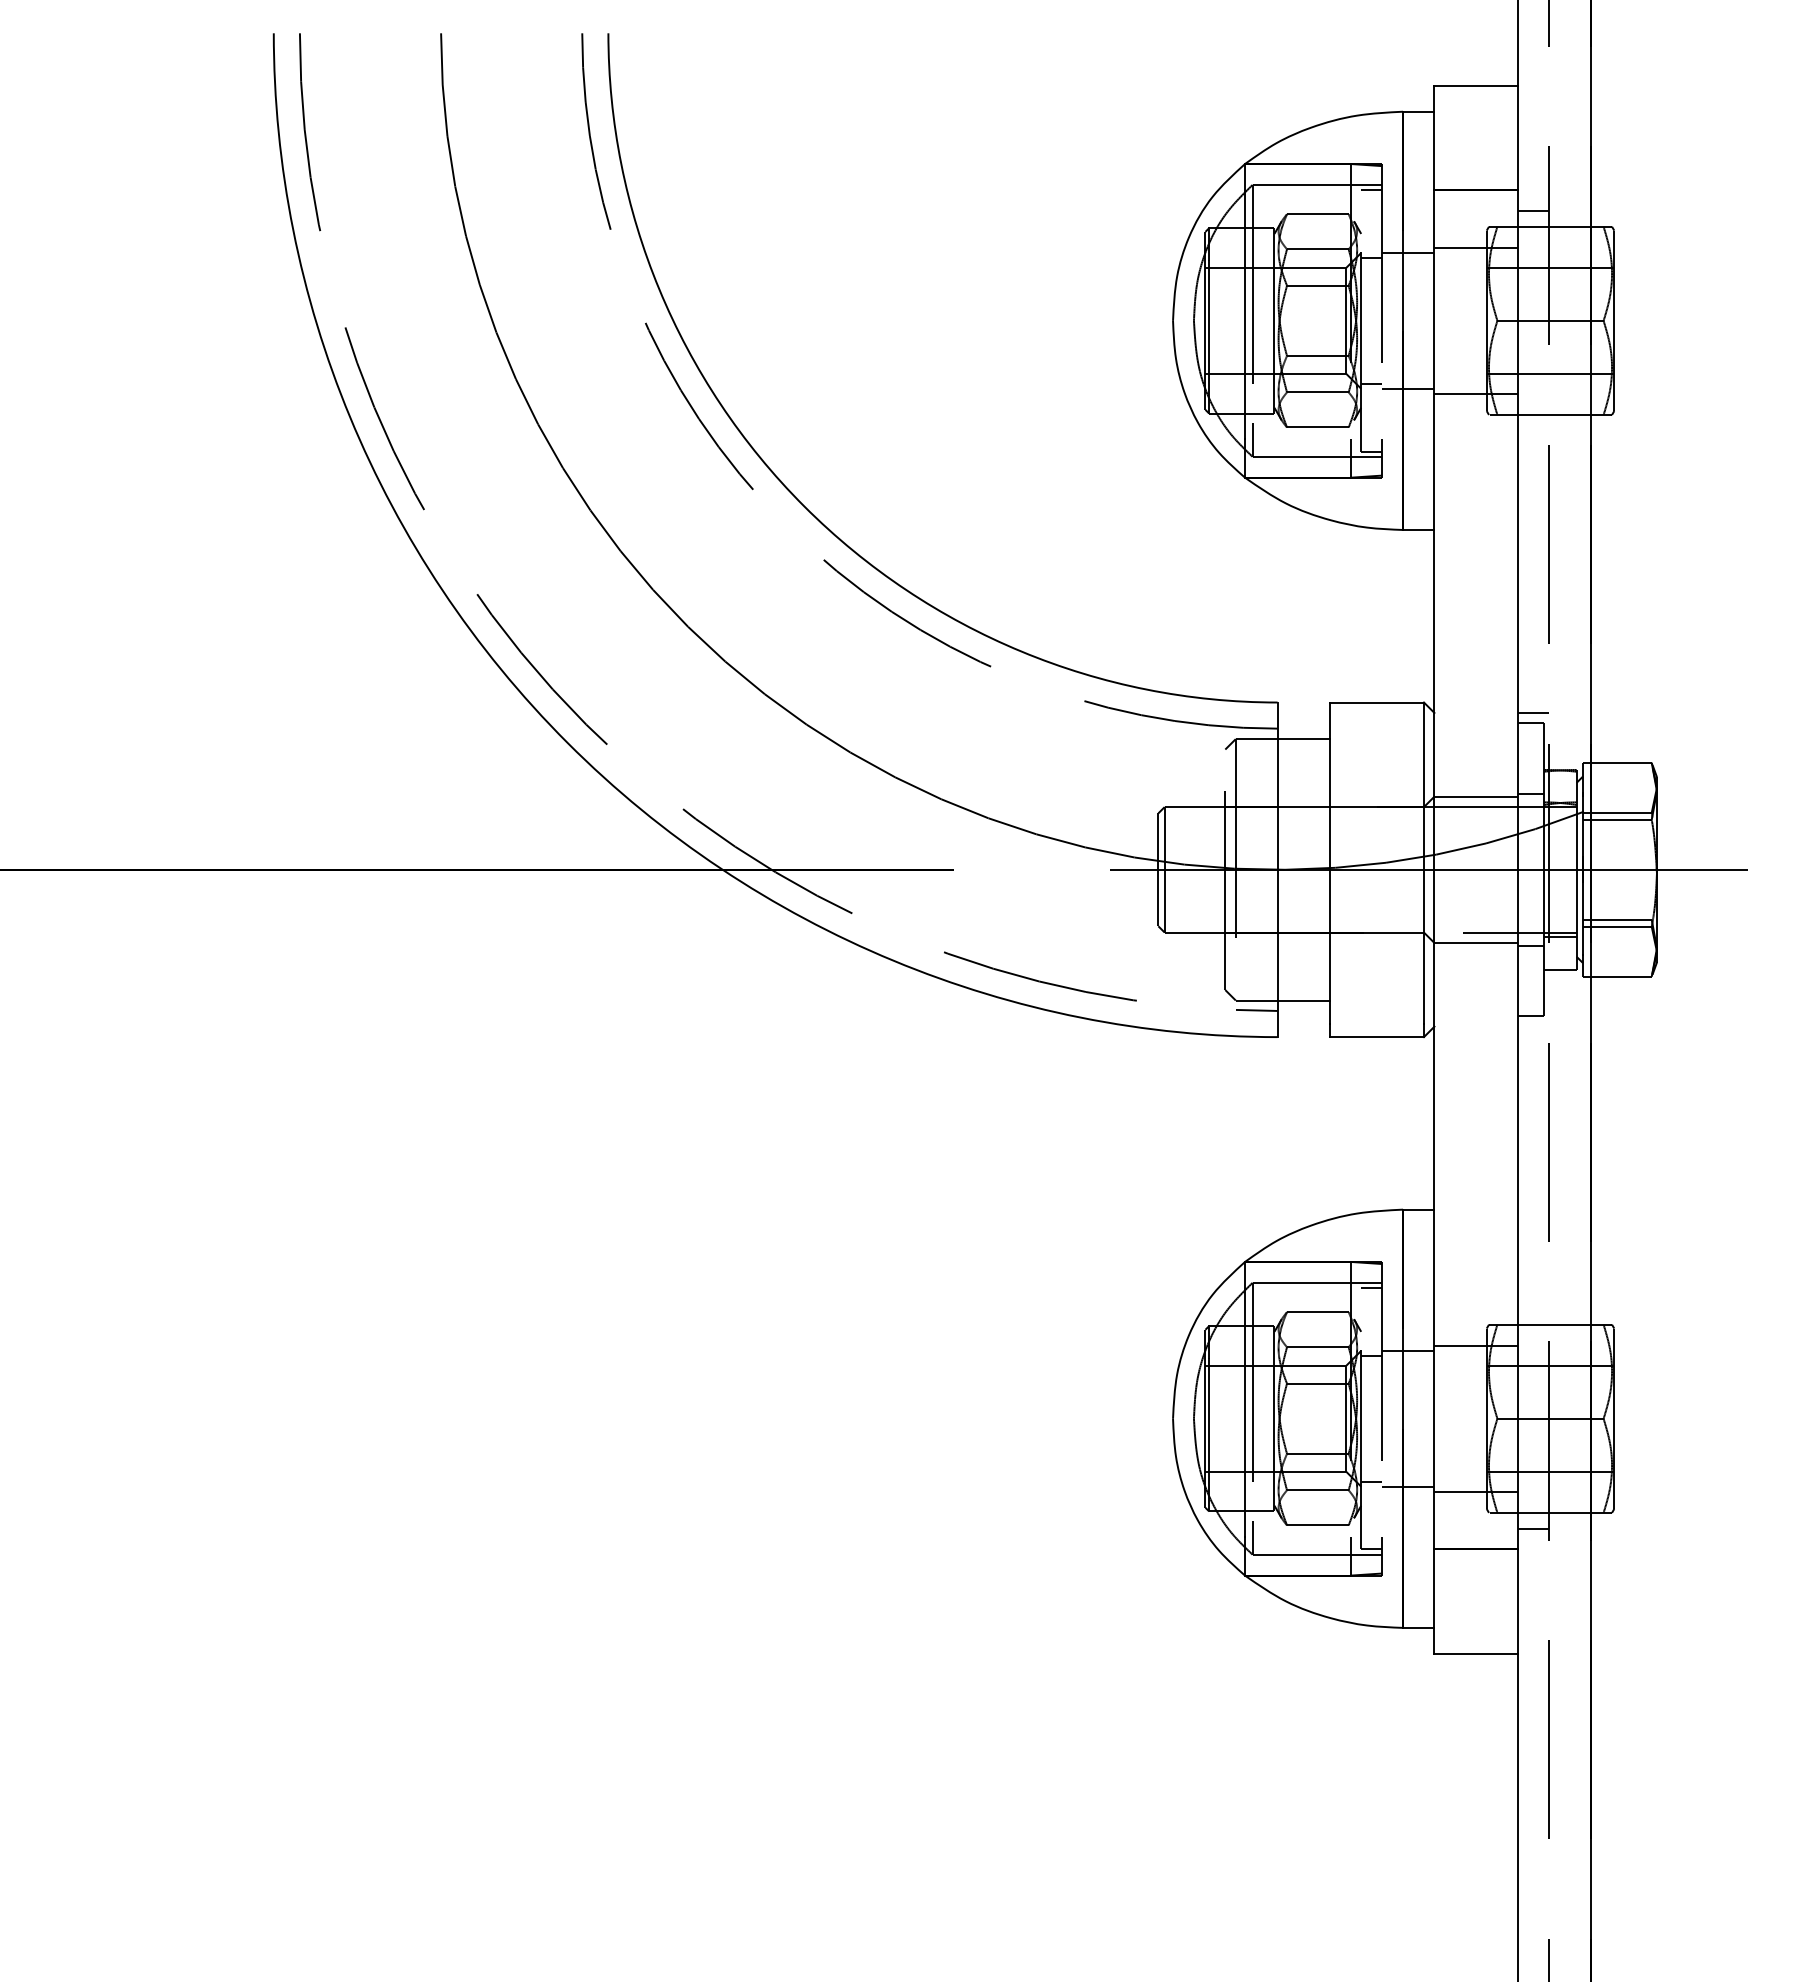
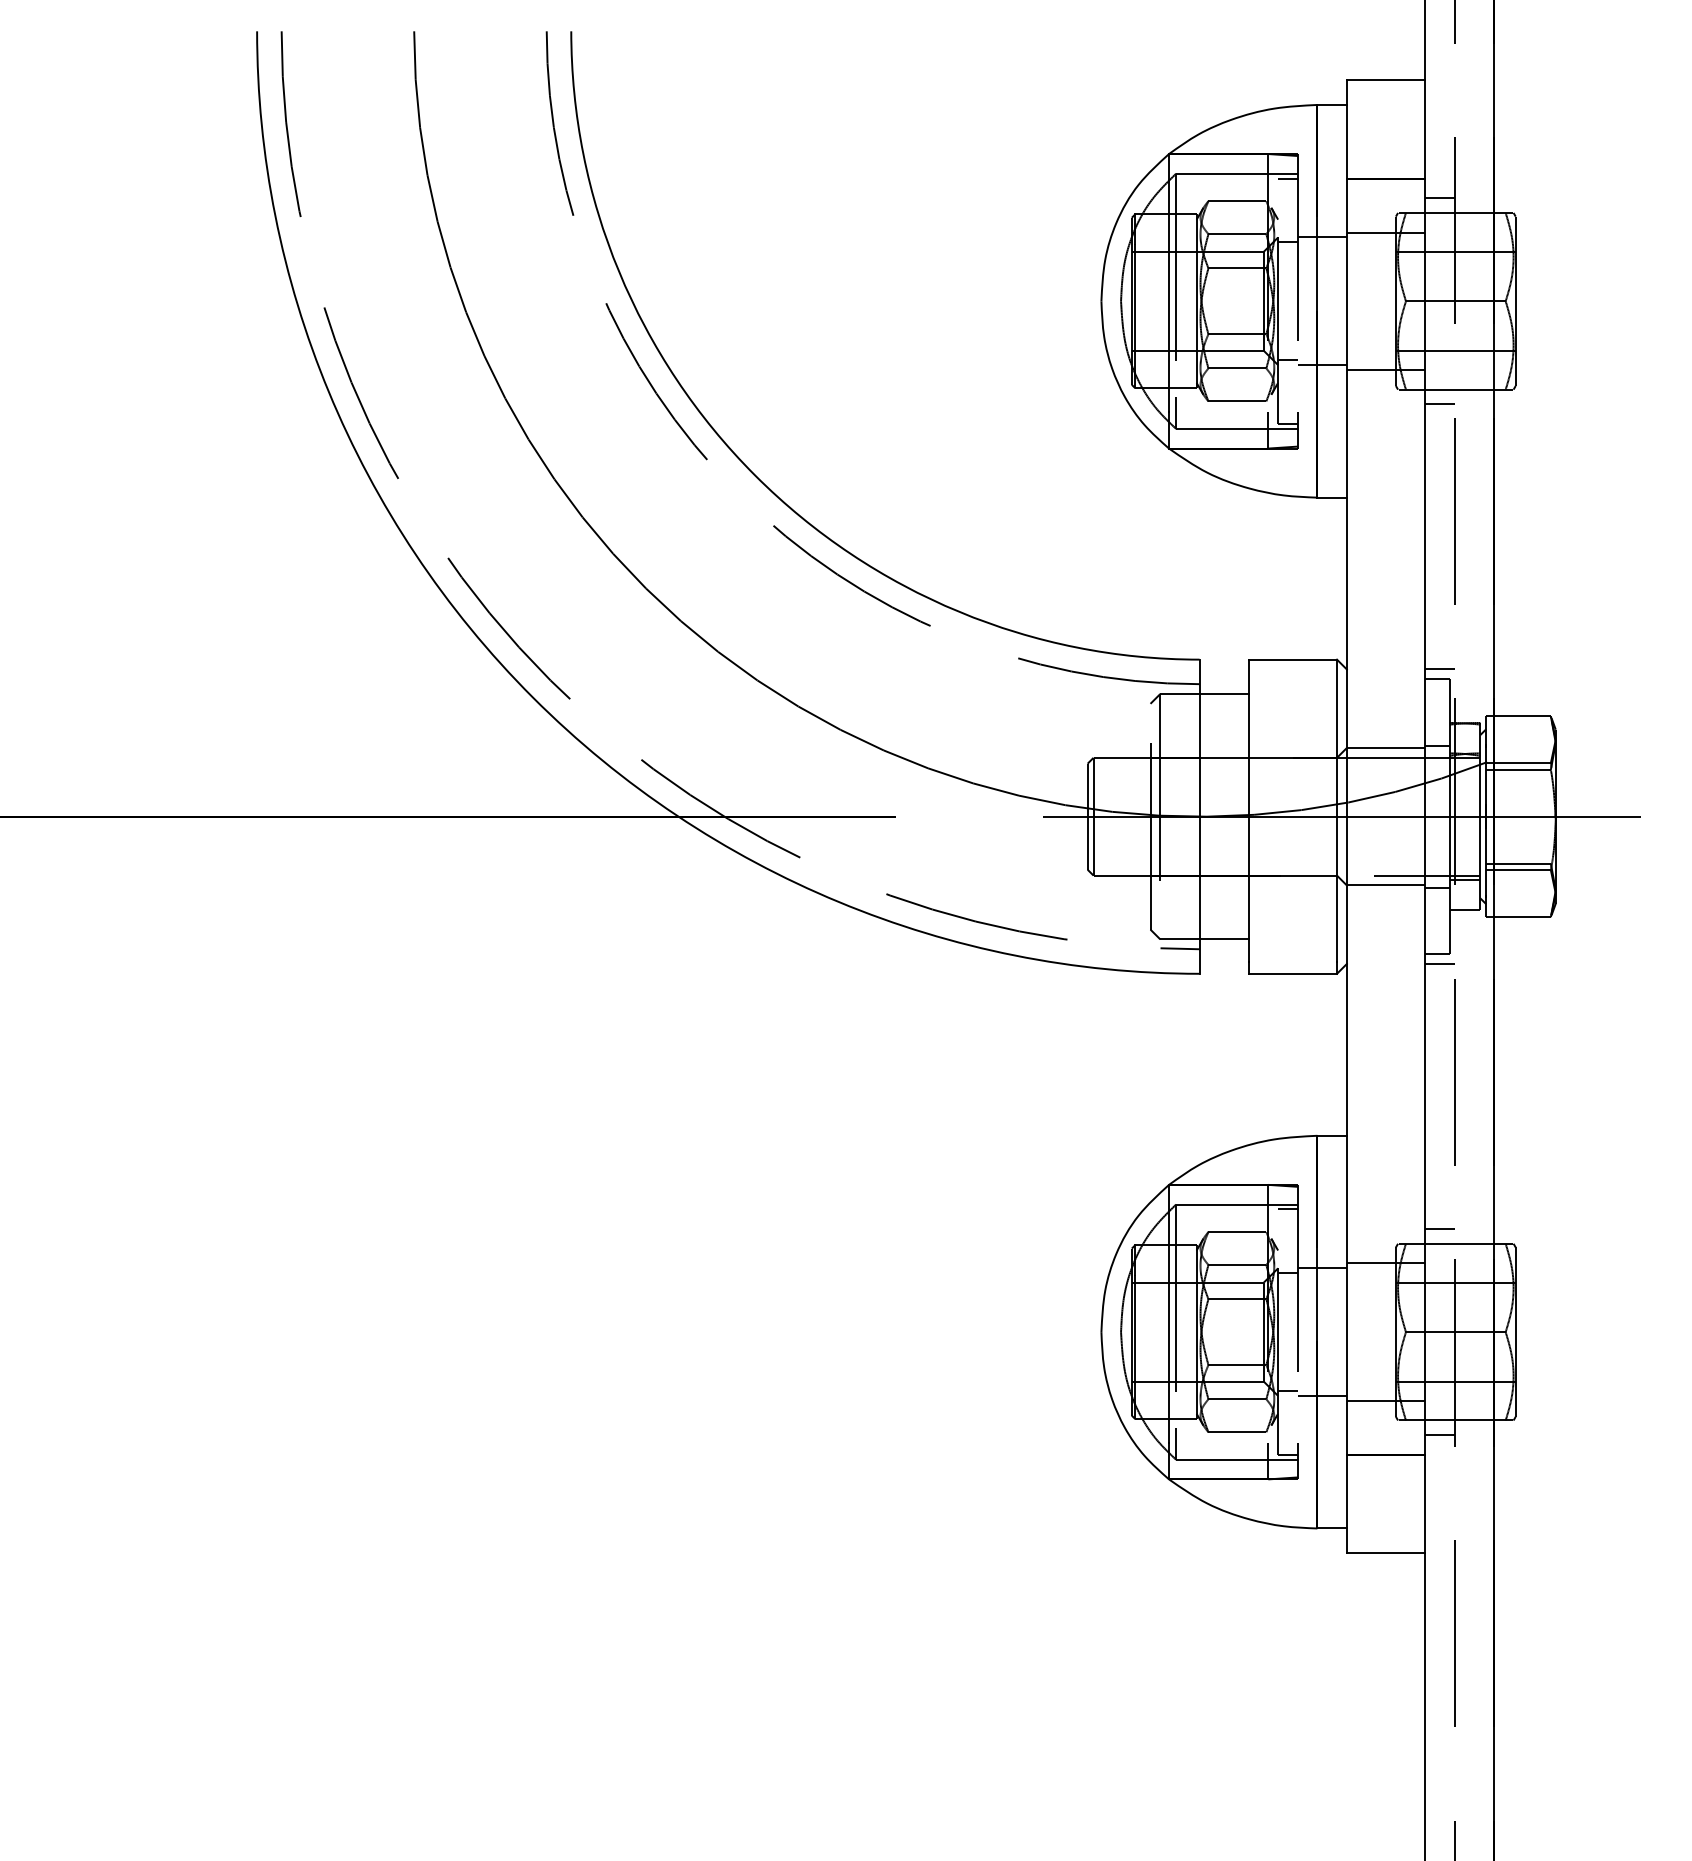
line: (1533, 430) -> (1439, 404), added
line: (1533, 1026) -> (1439, 963), added
line: (1533, 1308) -> (1439, 1228), added

